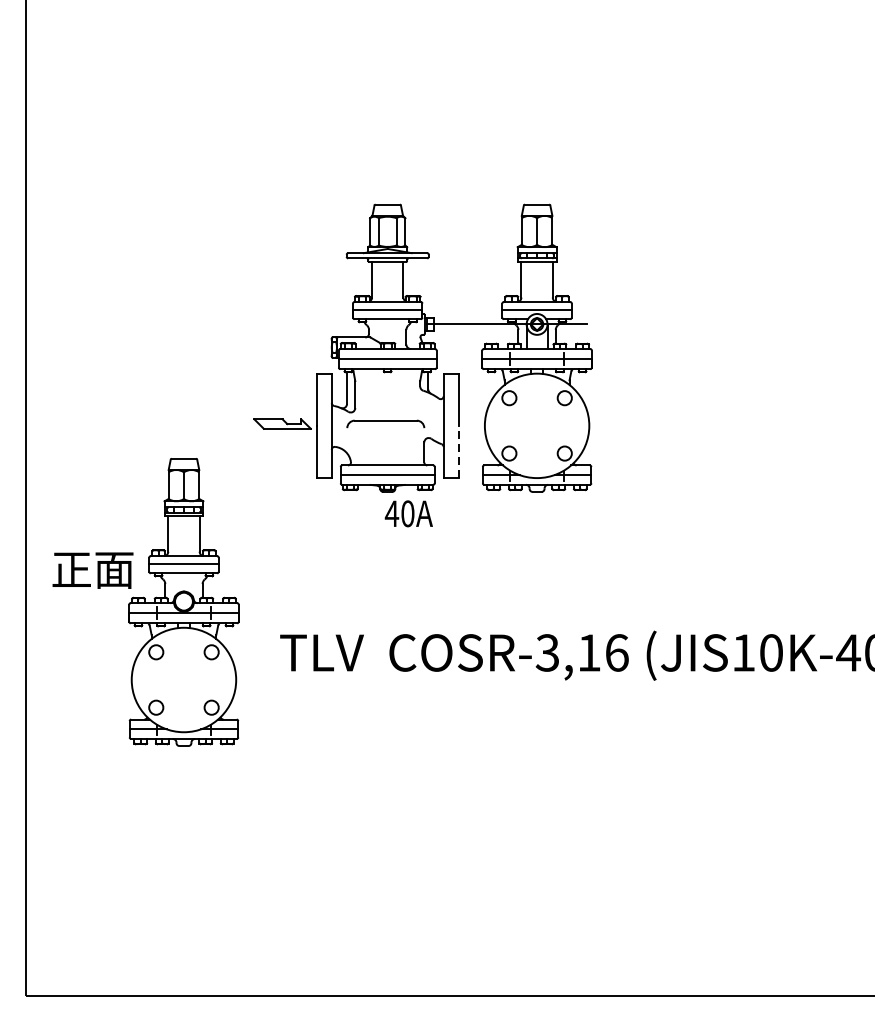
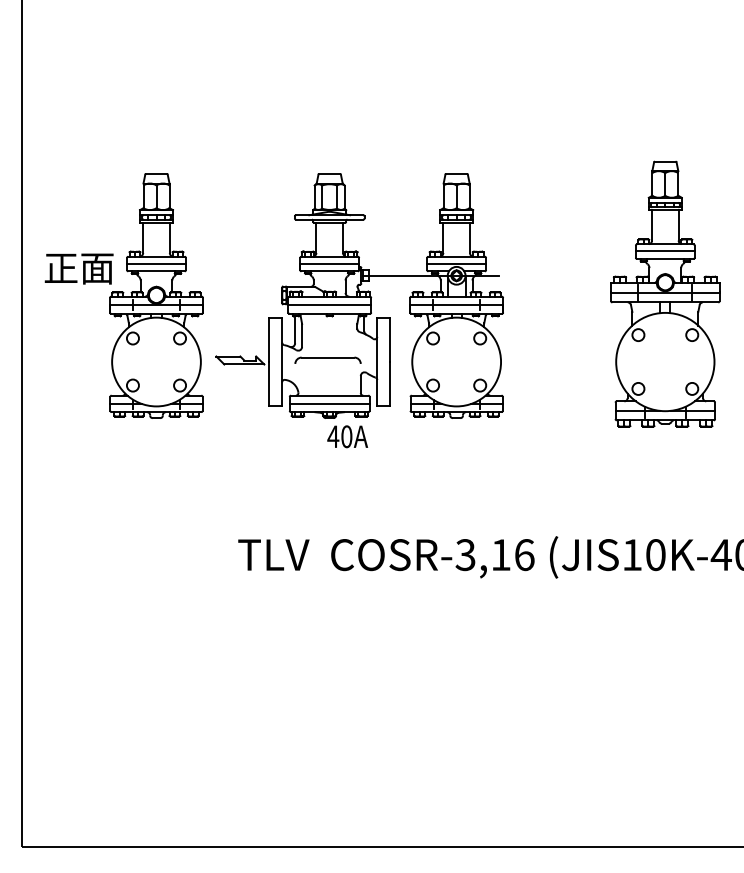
part: (782, 345) -> (665, 293), added
line: (458, 451) -> (389, 383), dashed -> solid
part: (145, 601) -> (123, 295), moved

